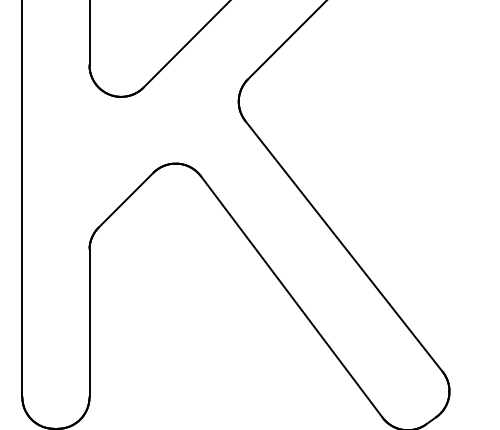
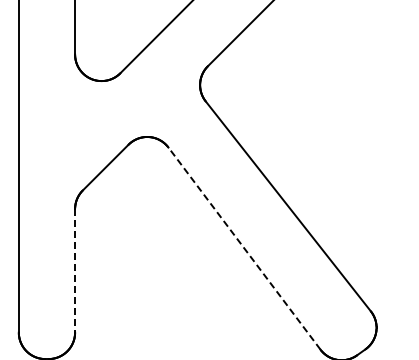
line: (291, 296) -> (244, 248), solid -> dashed
line: (90, 323) -> (75, 270), solid -> dashed

